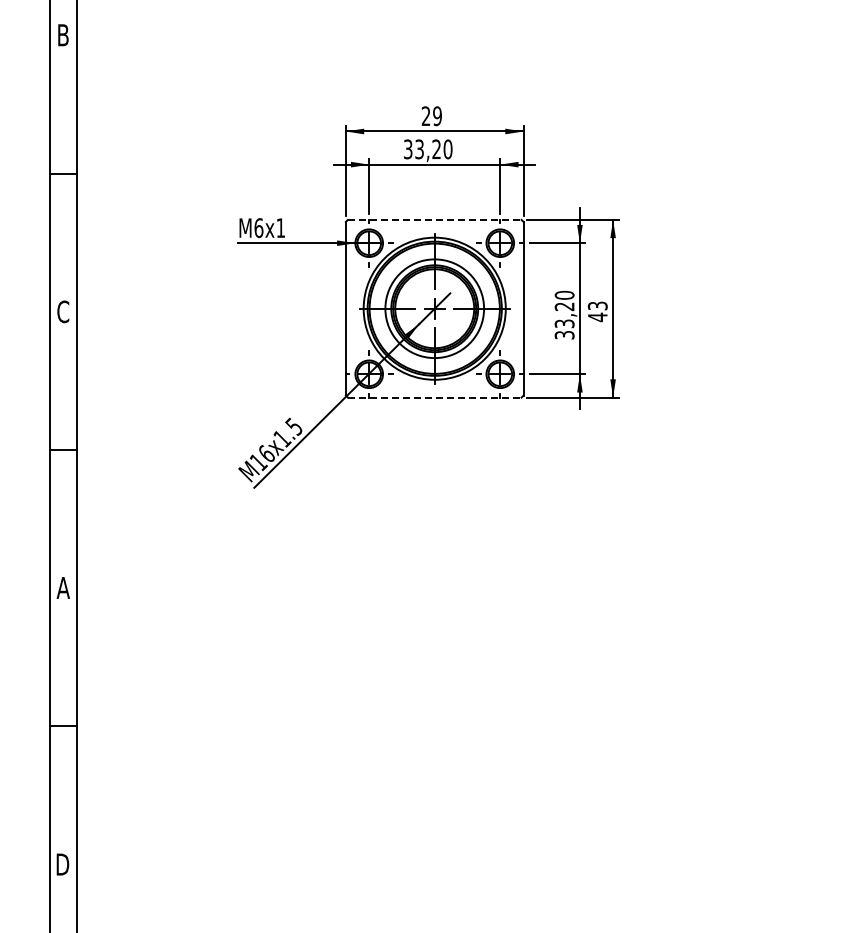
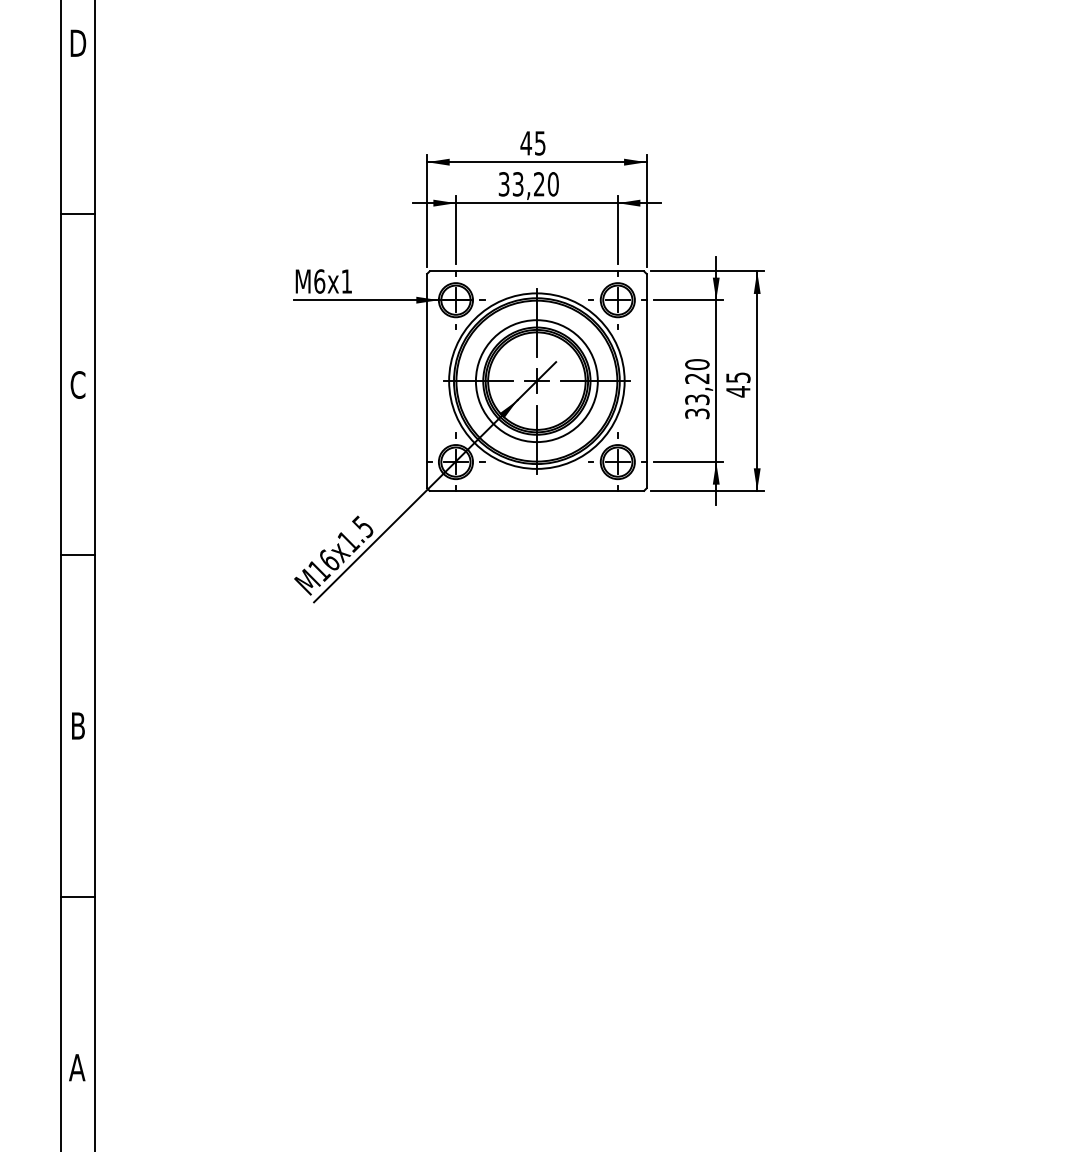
text: (63, 35) -> (78, 43), B -> D
text: (431, 115) -> (532, 142), 29 -> 45
line: (434, 219) -> (536, 270), dashed -> solid
text: (597, 305) -> (737, 377), 43 -> 45
line: (434, 397) -> (536, 490), dashed -> solid
text: (62, 587) -> (77, 725), A -> B
text: (62, 864) -> (77, 1067), D -> A

